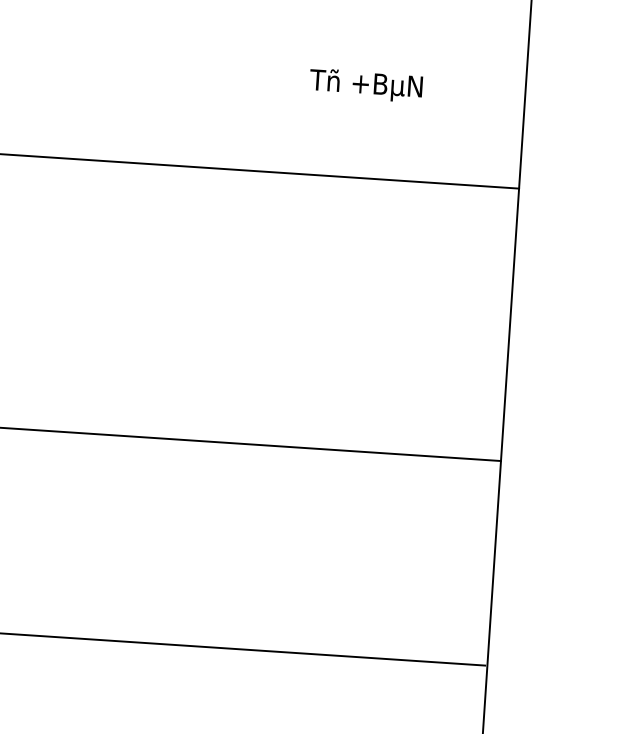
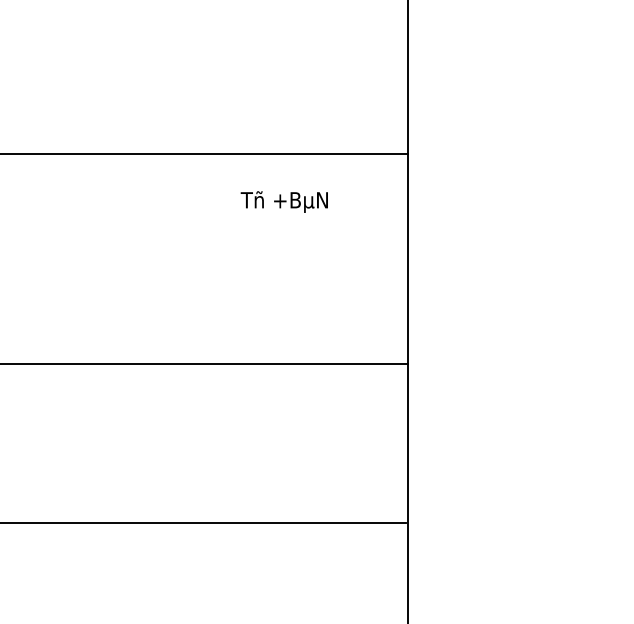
text: (364, 84) -> (283, 201), moved

